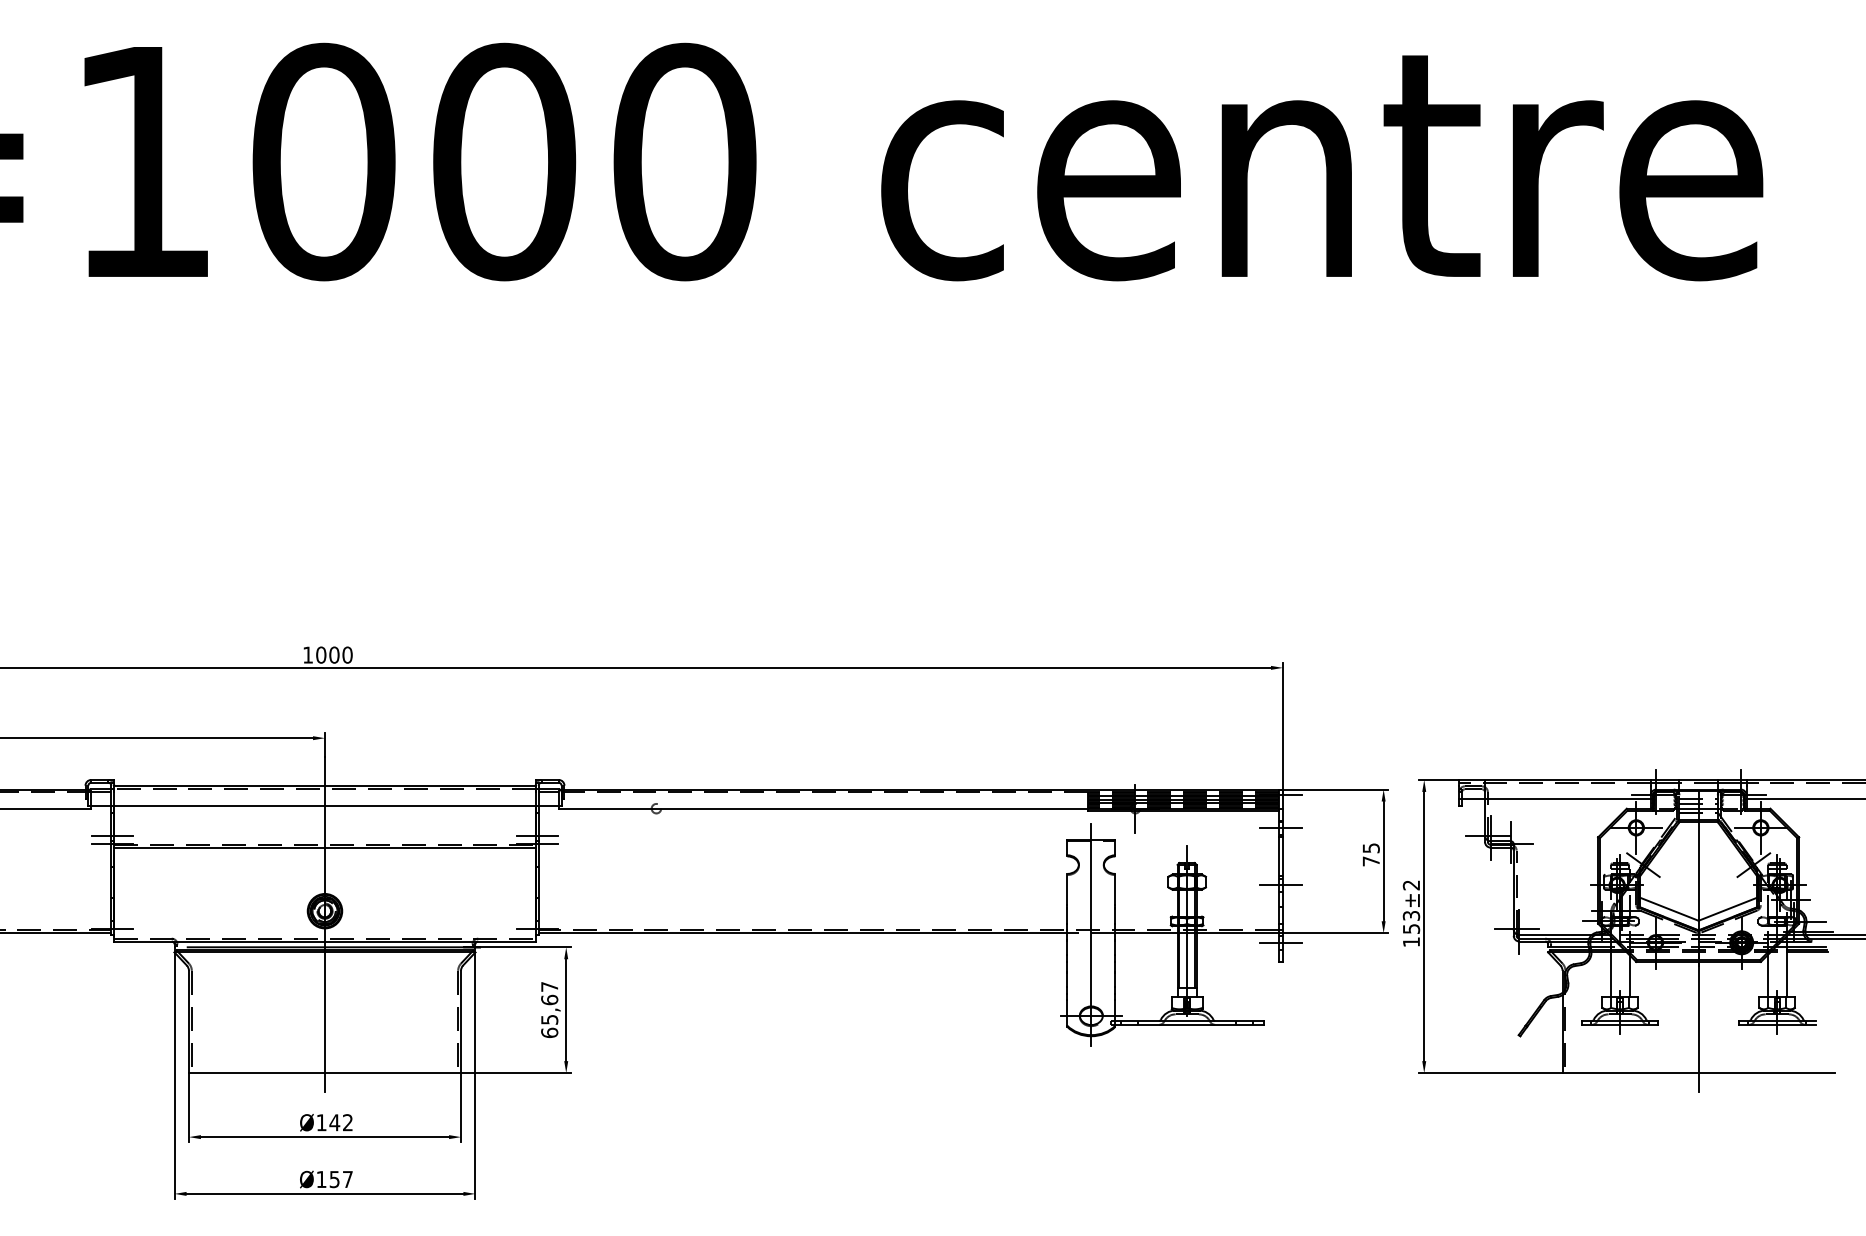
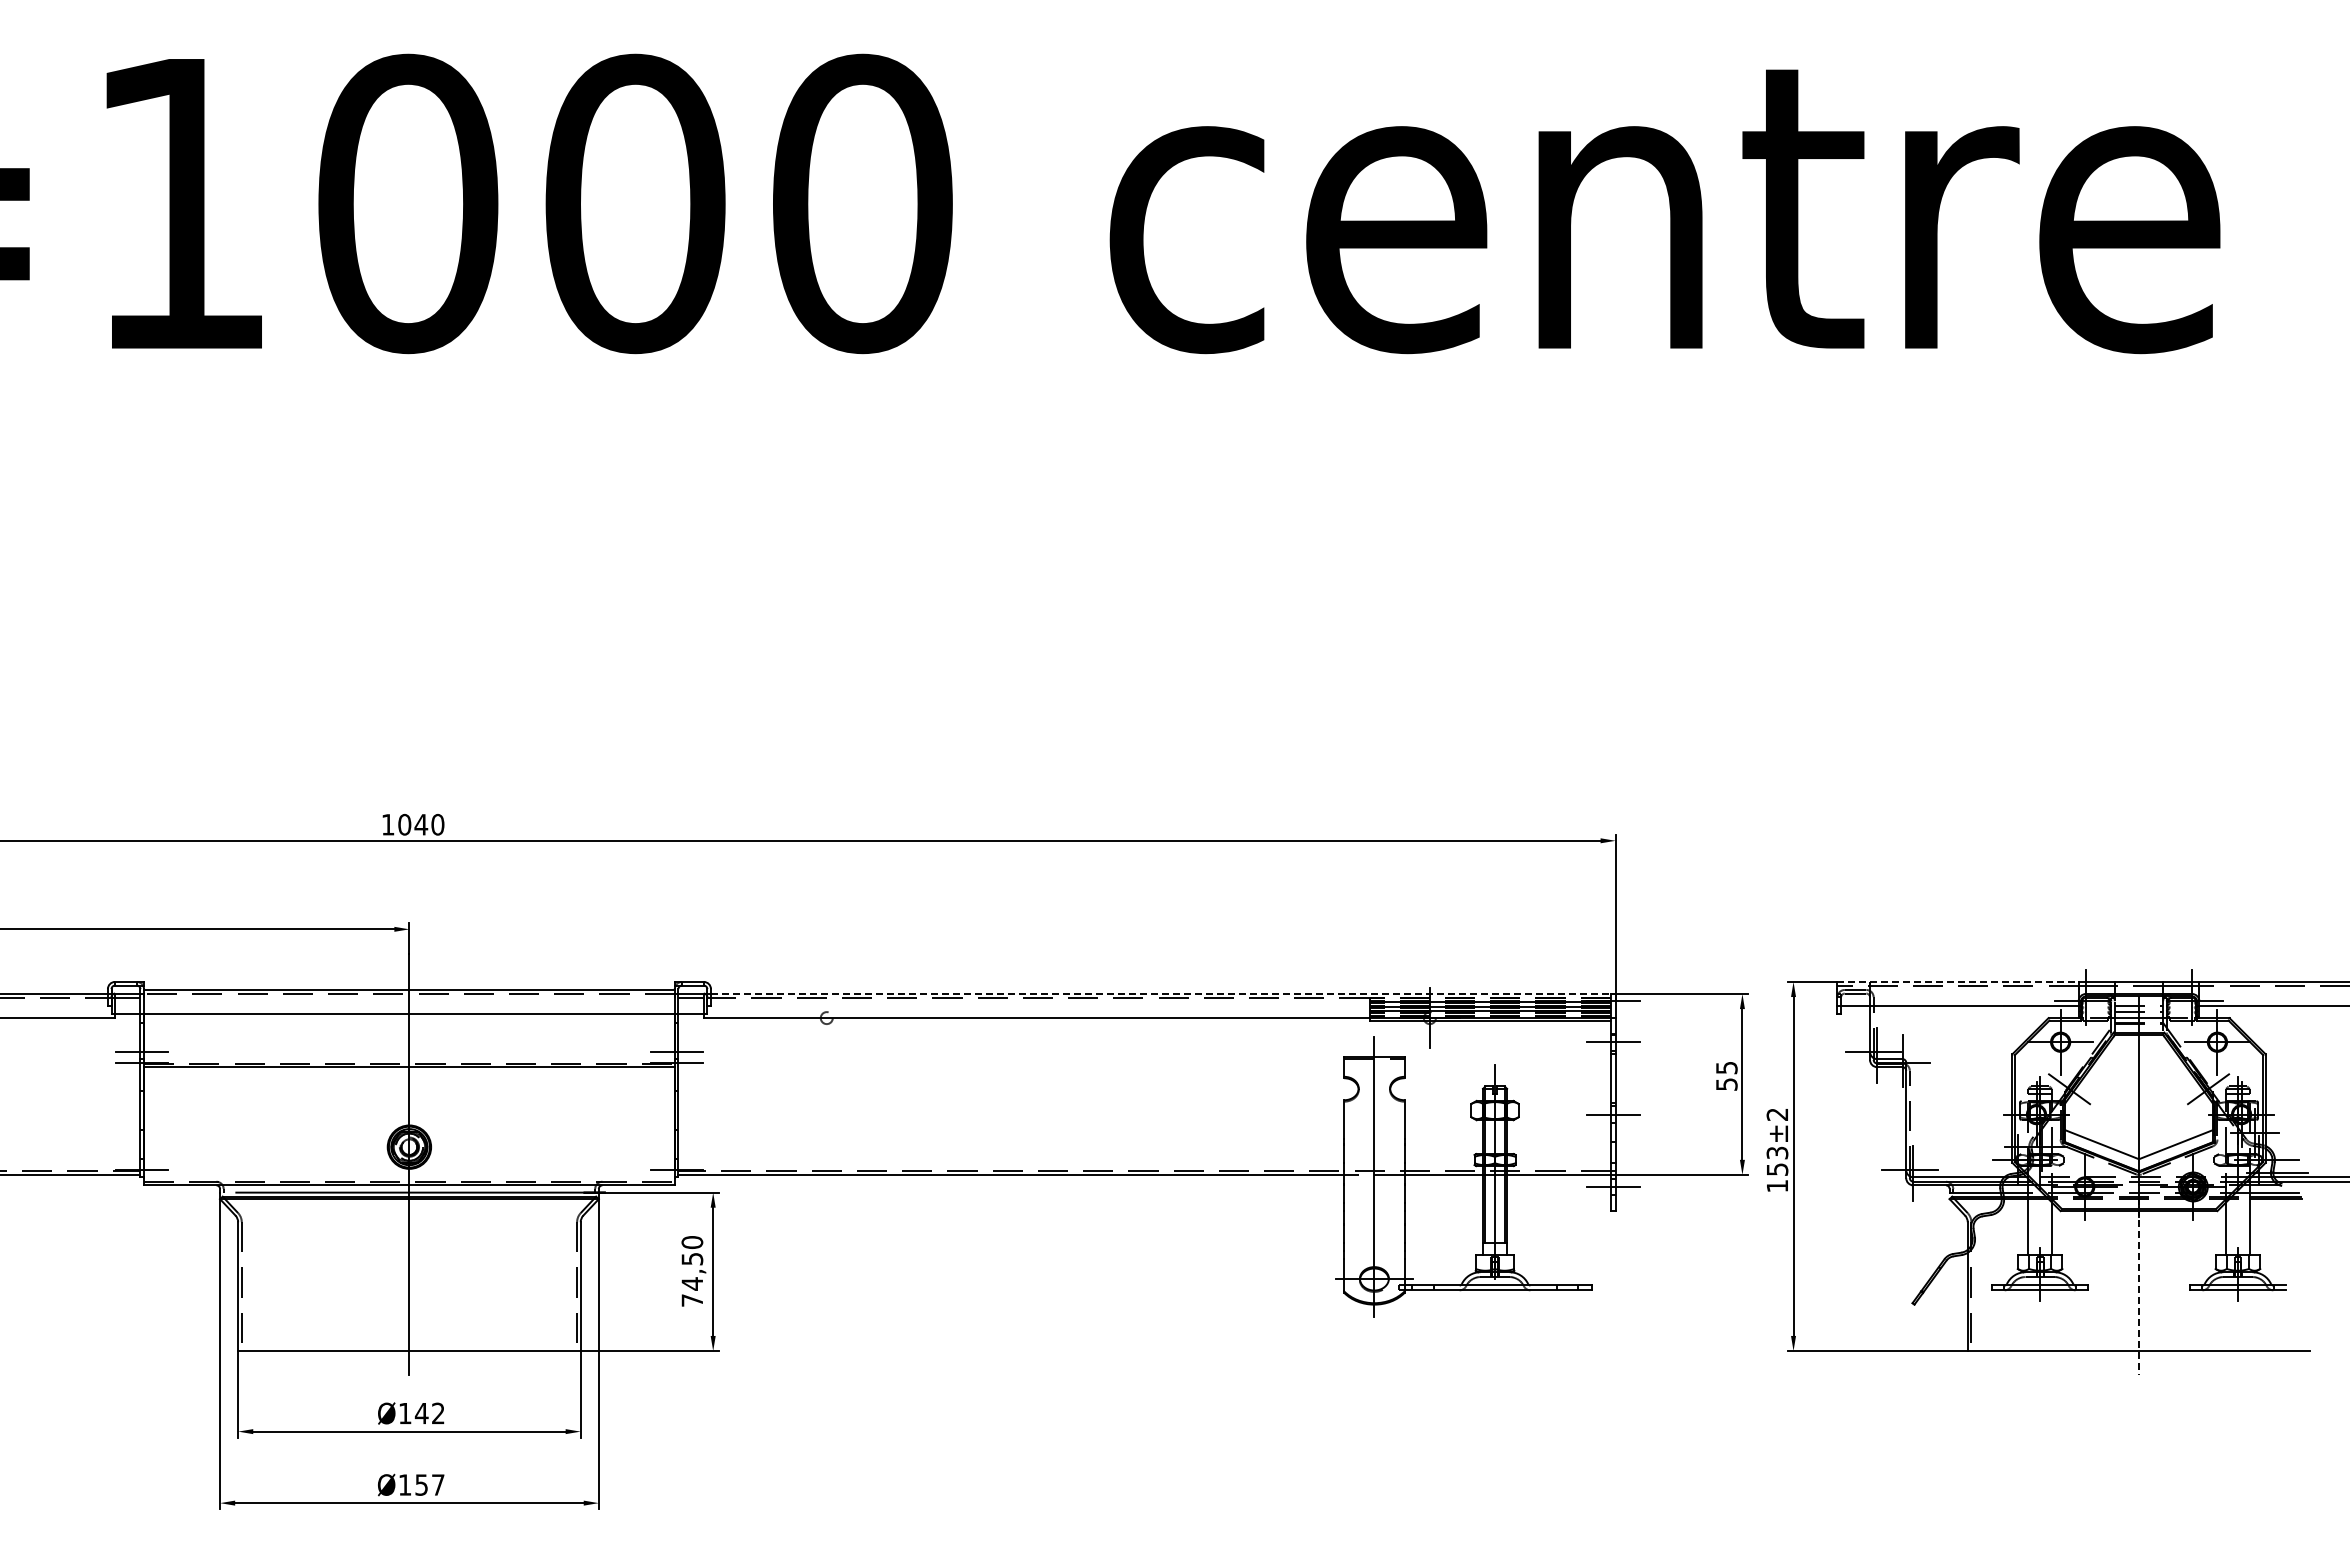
text: (334, 654) -> (421, 824), 1000 -> 1040
line: (1555, 779) -> (1958, 981), solid -> dashed
line: (921, 789) -> (1160, 993), solid -> dashed
text: (1371, 861) -> (1726, 1084), 75 -> 55
text: (549, 1009) -> (692, 1271), 65,67 -> 74,50
line: (1699, 1021) -> (2139, 1286), solid -> dashed

